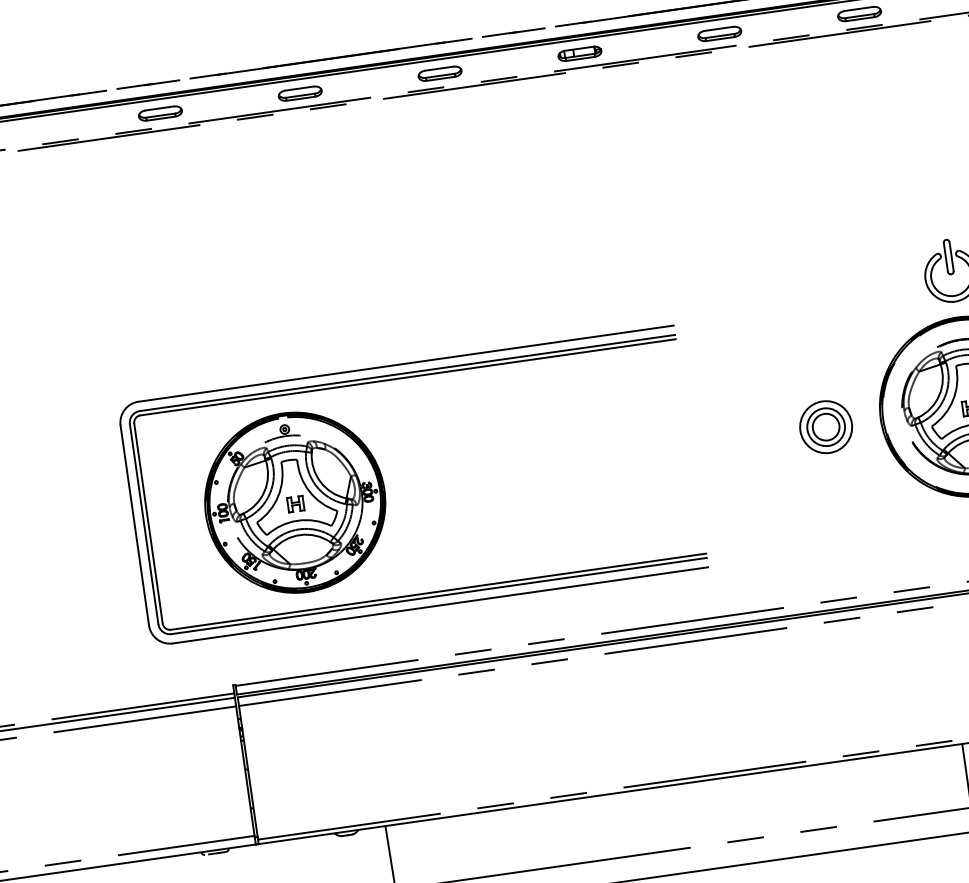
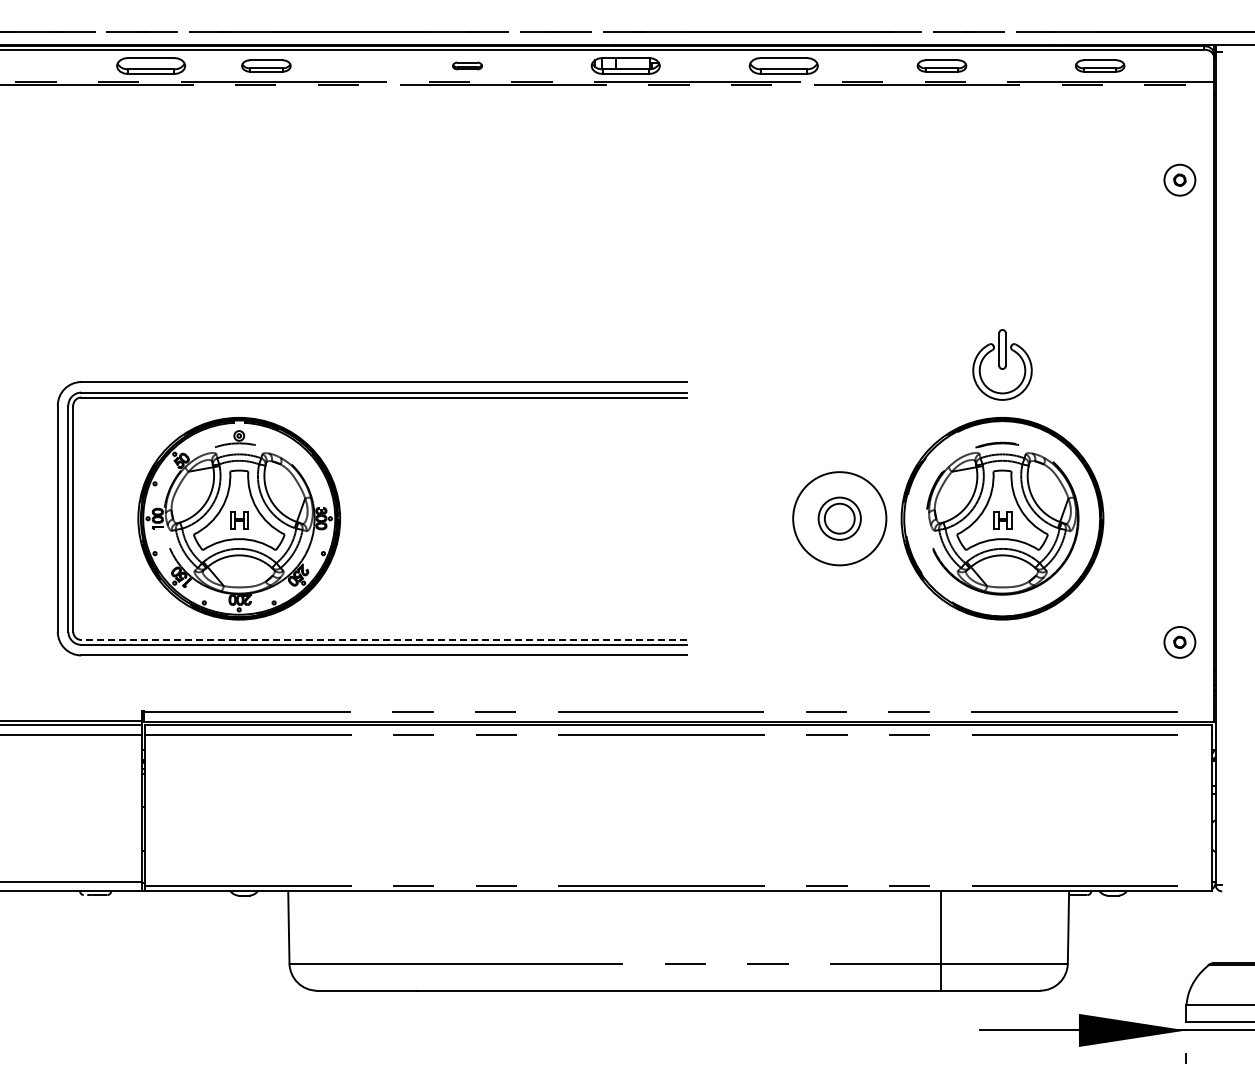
part: (719, 33) -> (783, 65), size x1.4
part: (579, 53) -> (625, 65), size x1.4
part: (440, 73) -> (467, 65), size x0.6
part: (300, 93) -> (266, 65), moved
part: (160, 113) -> (151, 65), size x1.4
circle: (825, 427) -> (839, 518), size x1.6
line: (438, 591) -> (384, 639), solid -> dashed

